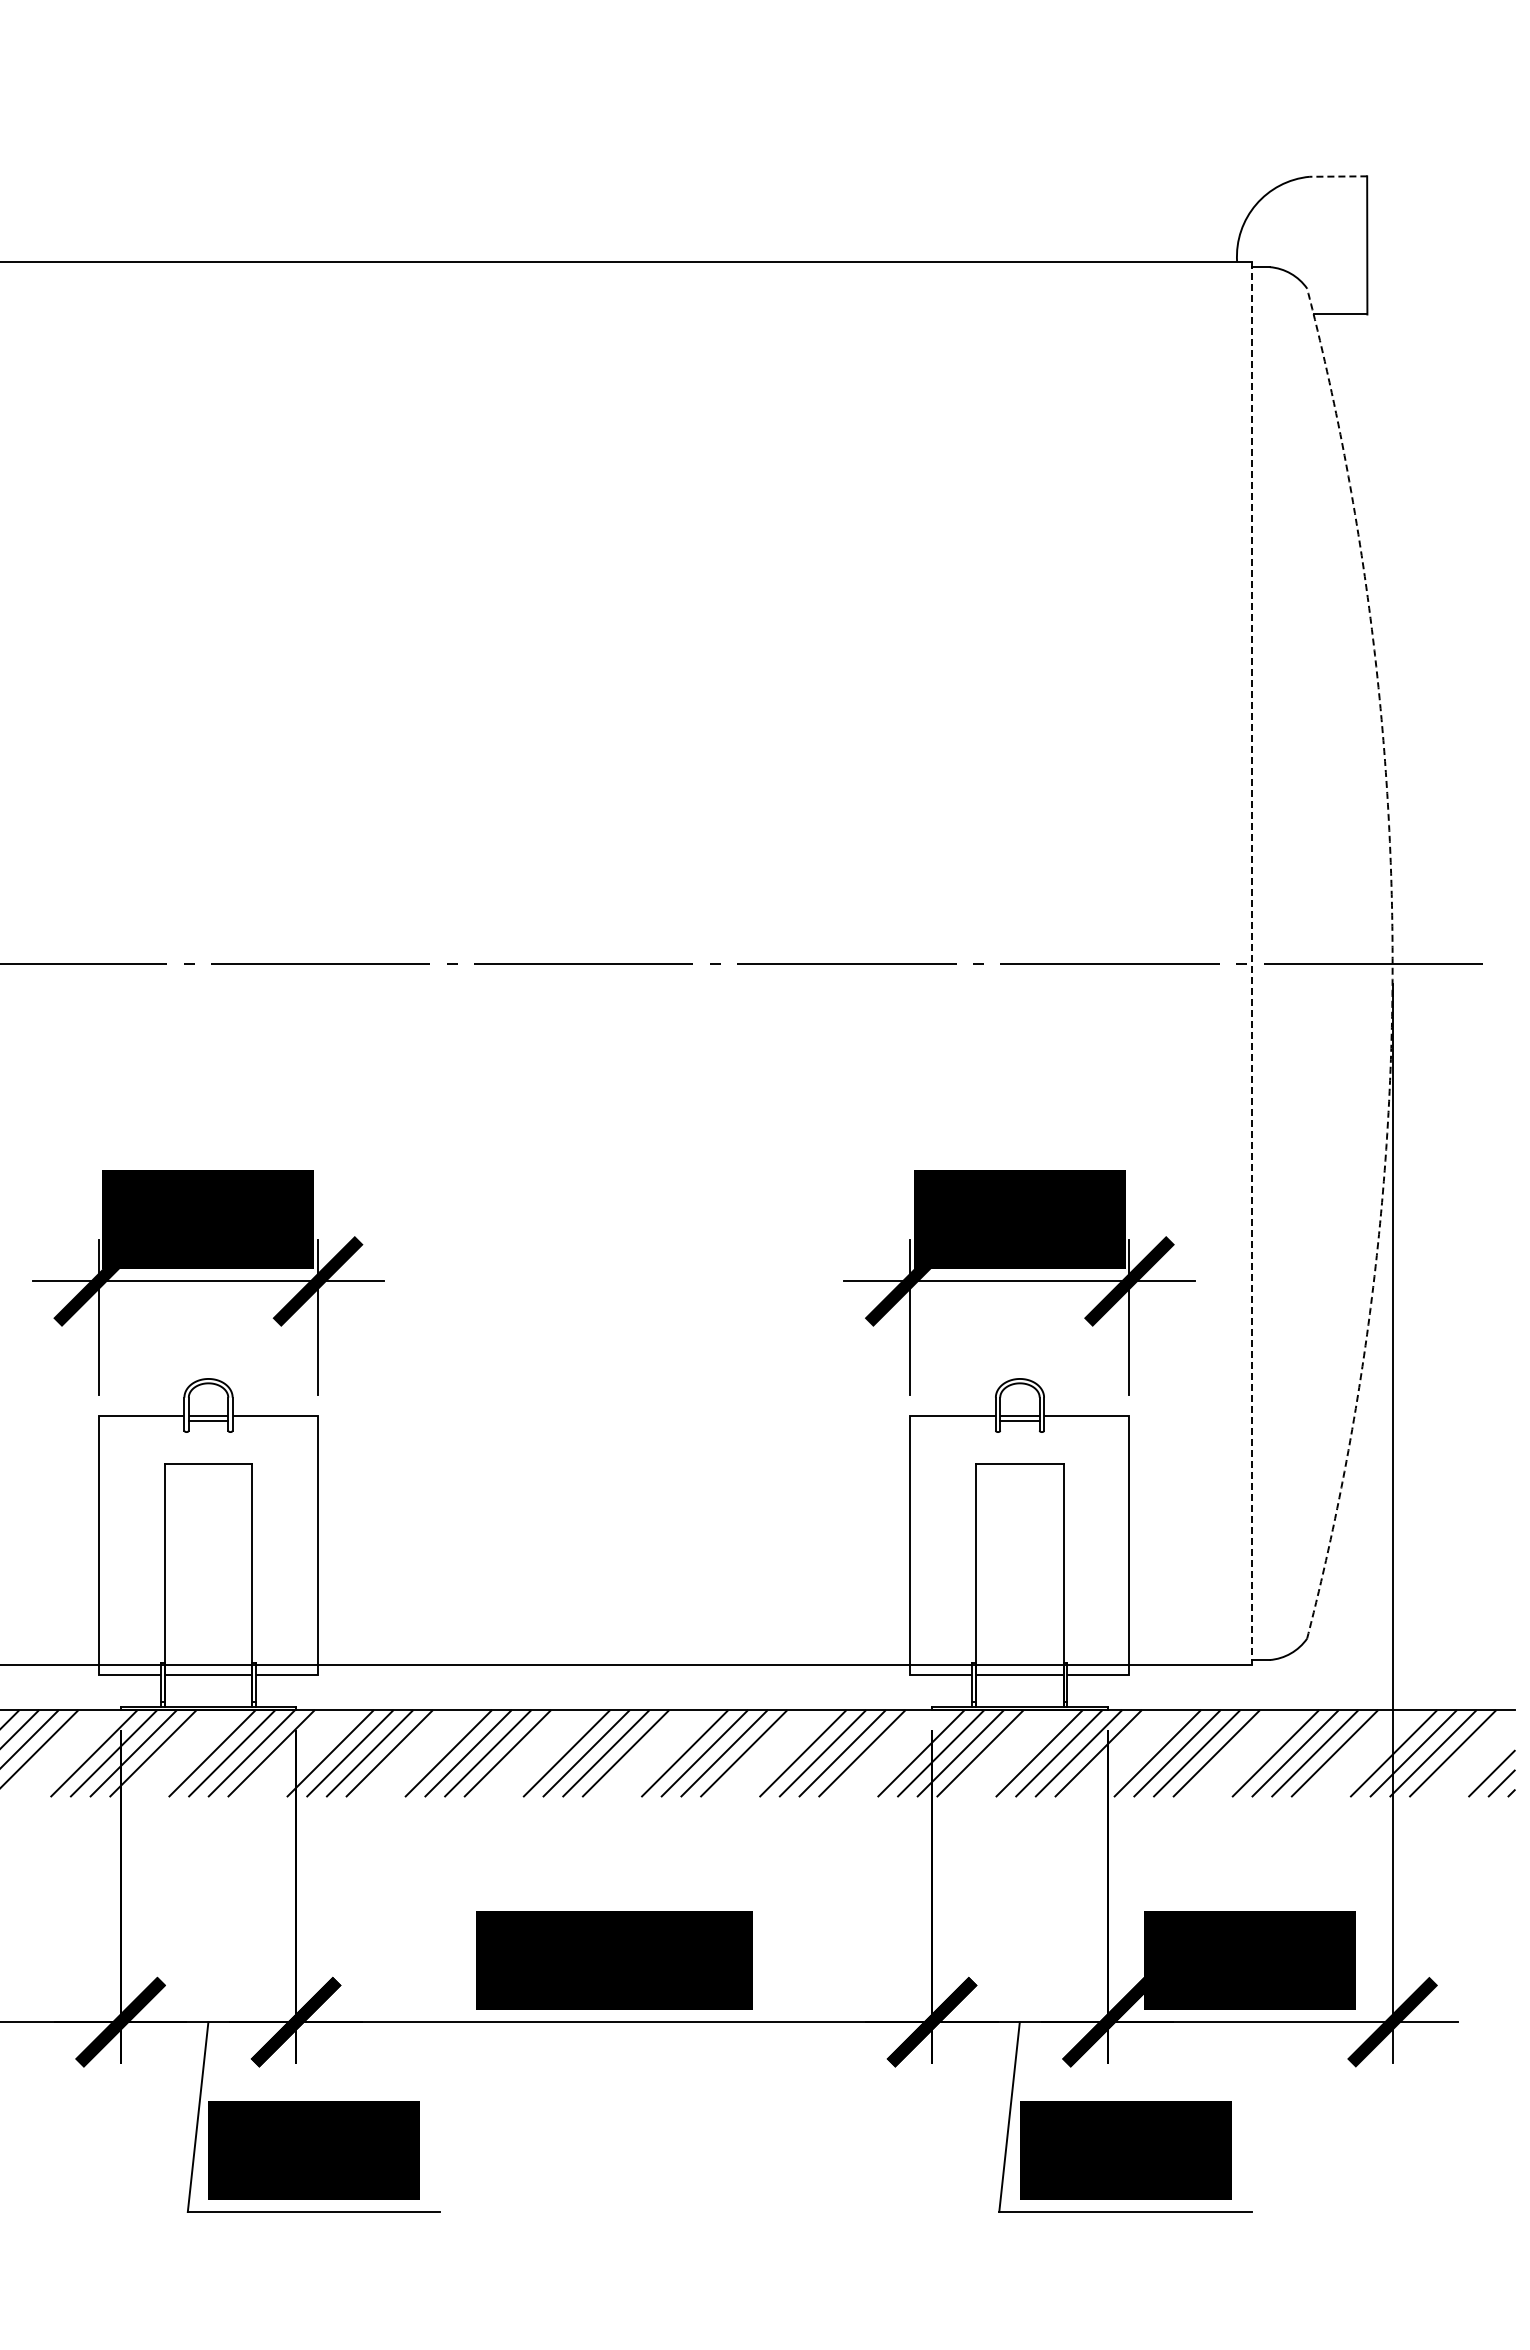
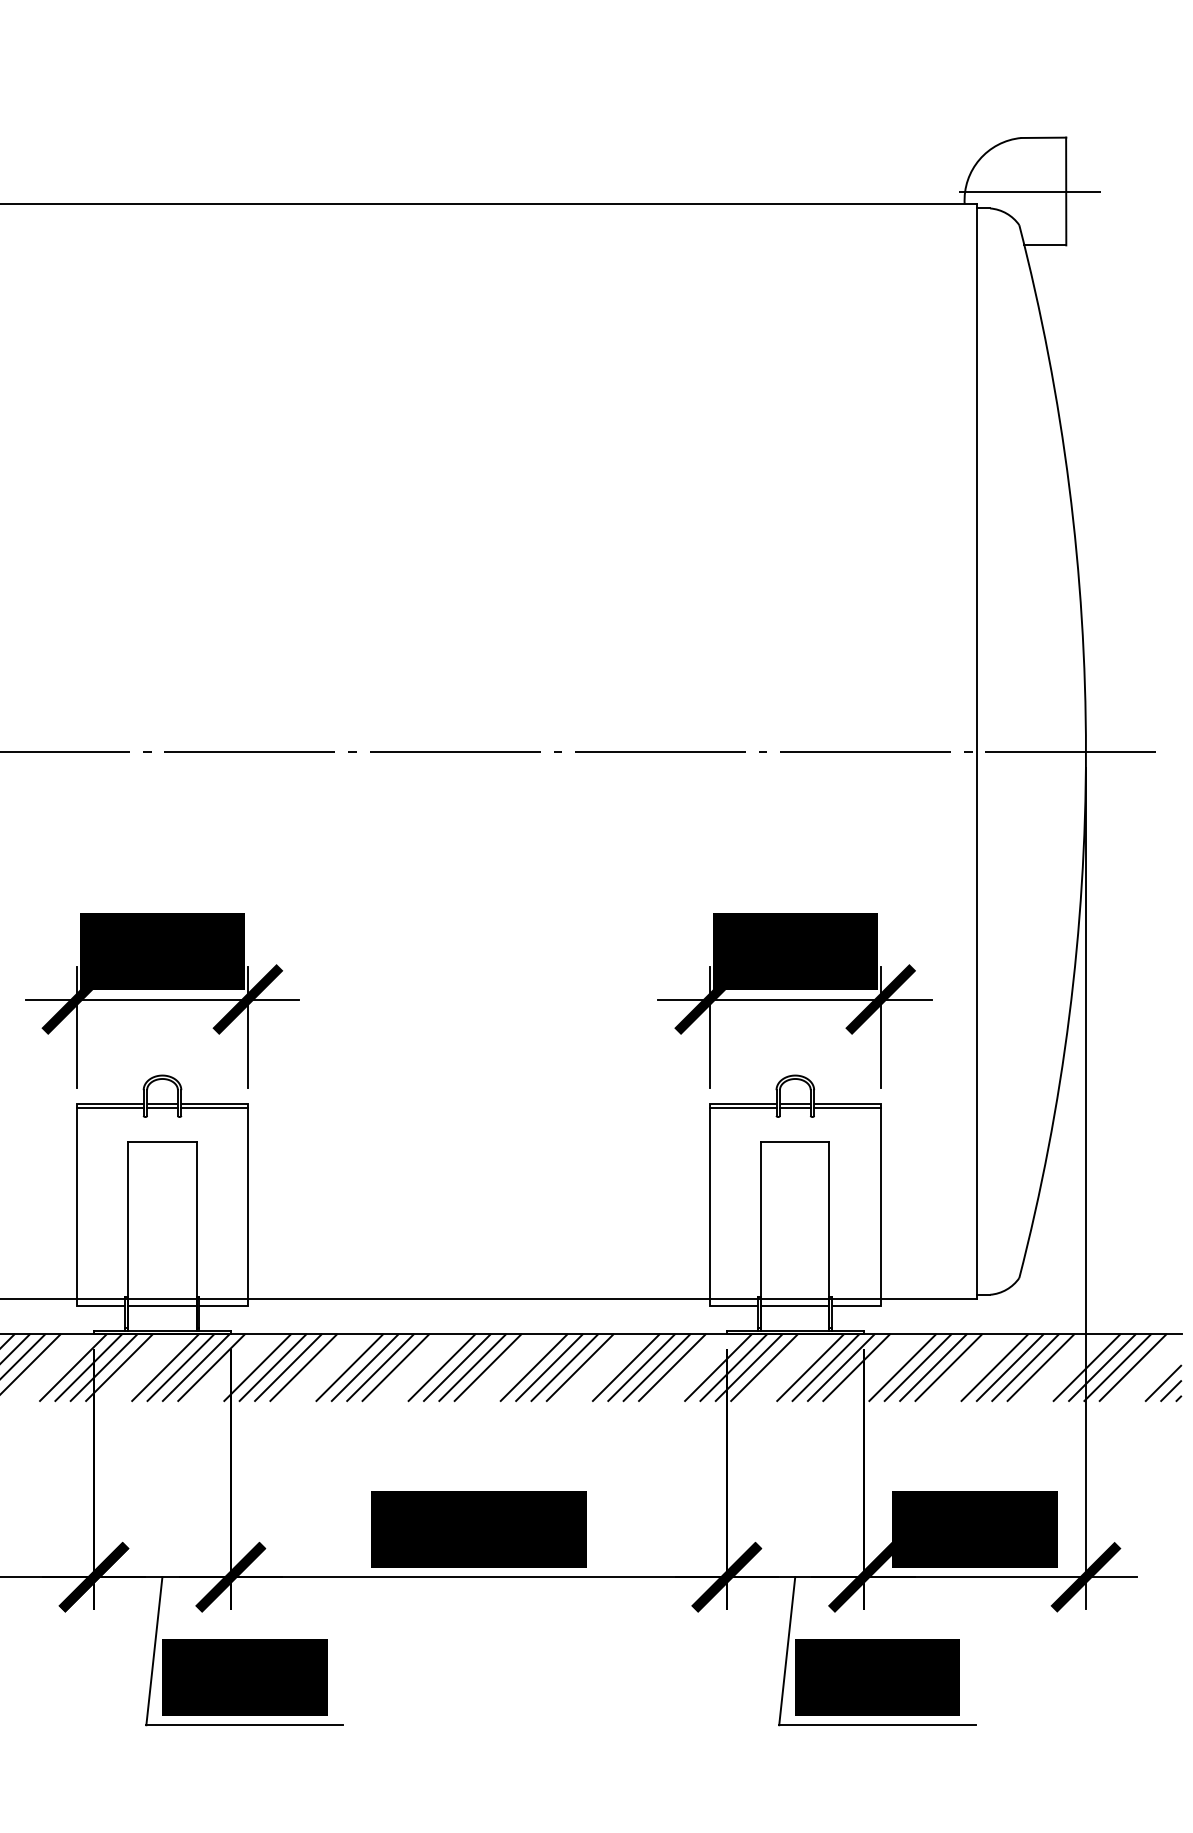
line: (1338, 176) -> (1043, 137), dashed -> solid
line: (1320, 245) -> (1029, 191), added
line: (1252, 963) -> (976, 751), dashed -> solid
arc: (1392, 963) -> (1085, 751), dashed -> solid
line: (141, 1420) -> (110, 1107), added
line: (275, 1420) -> (214, 1107), added
line: (952, 1420) -> (742, 1107), added
line: (1086, 1420) -> (847, 1107), added

